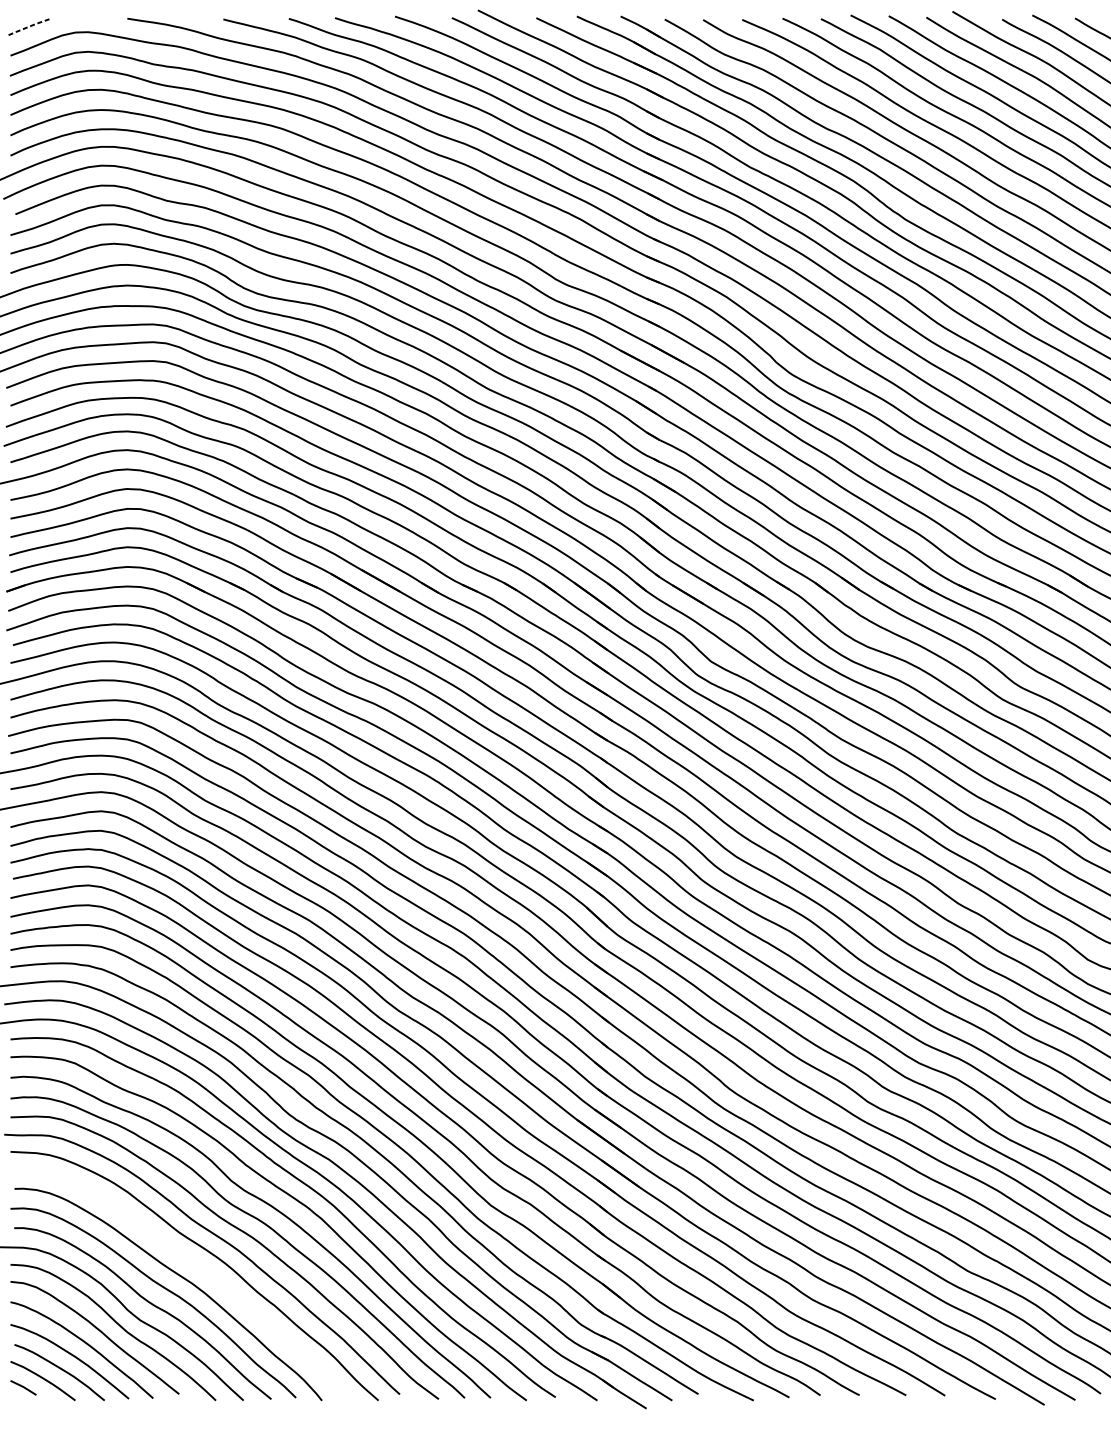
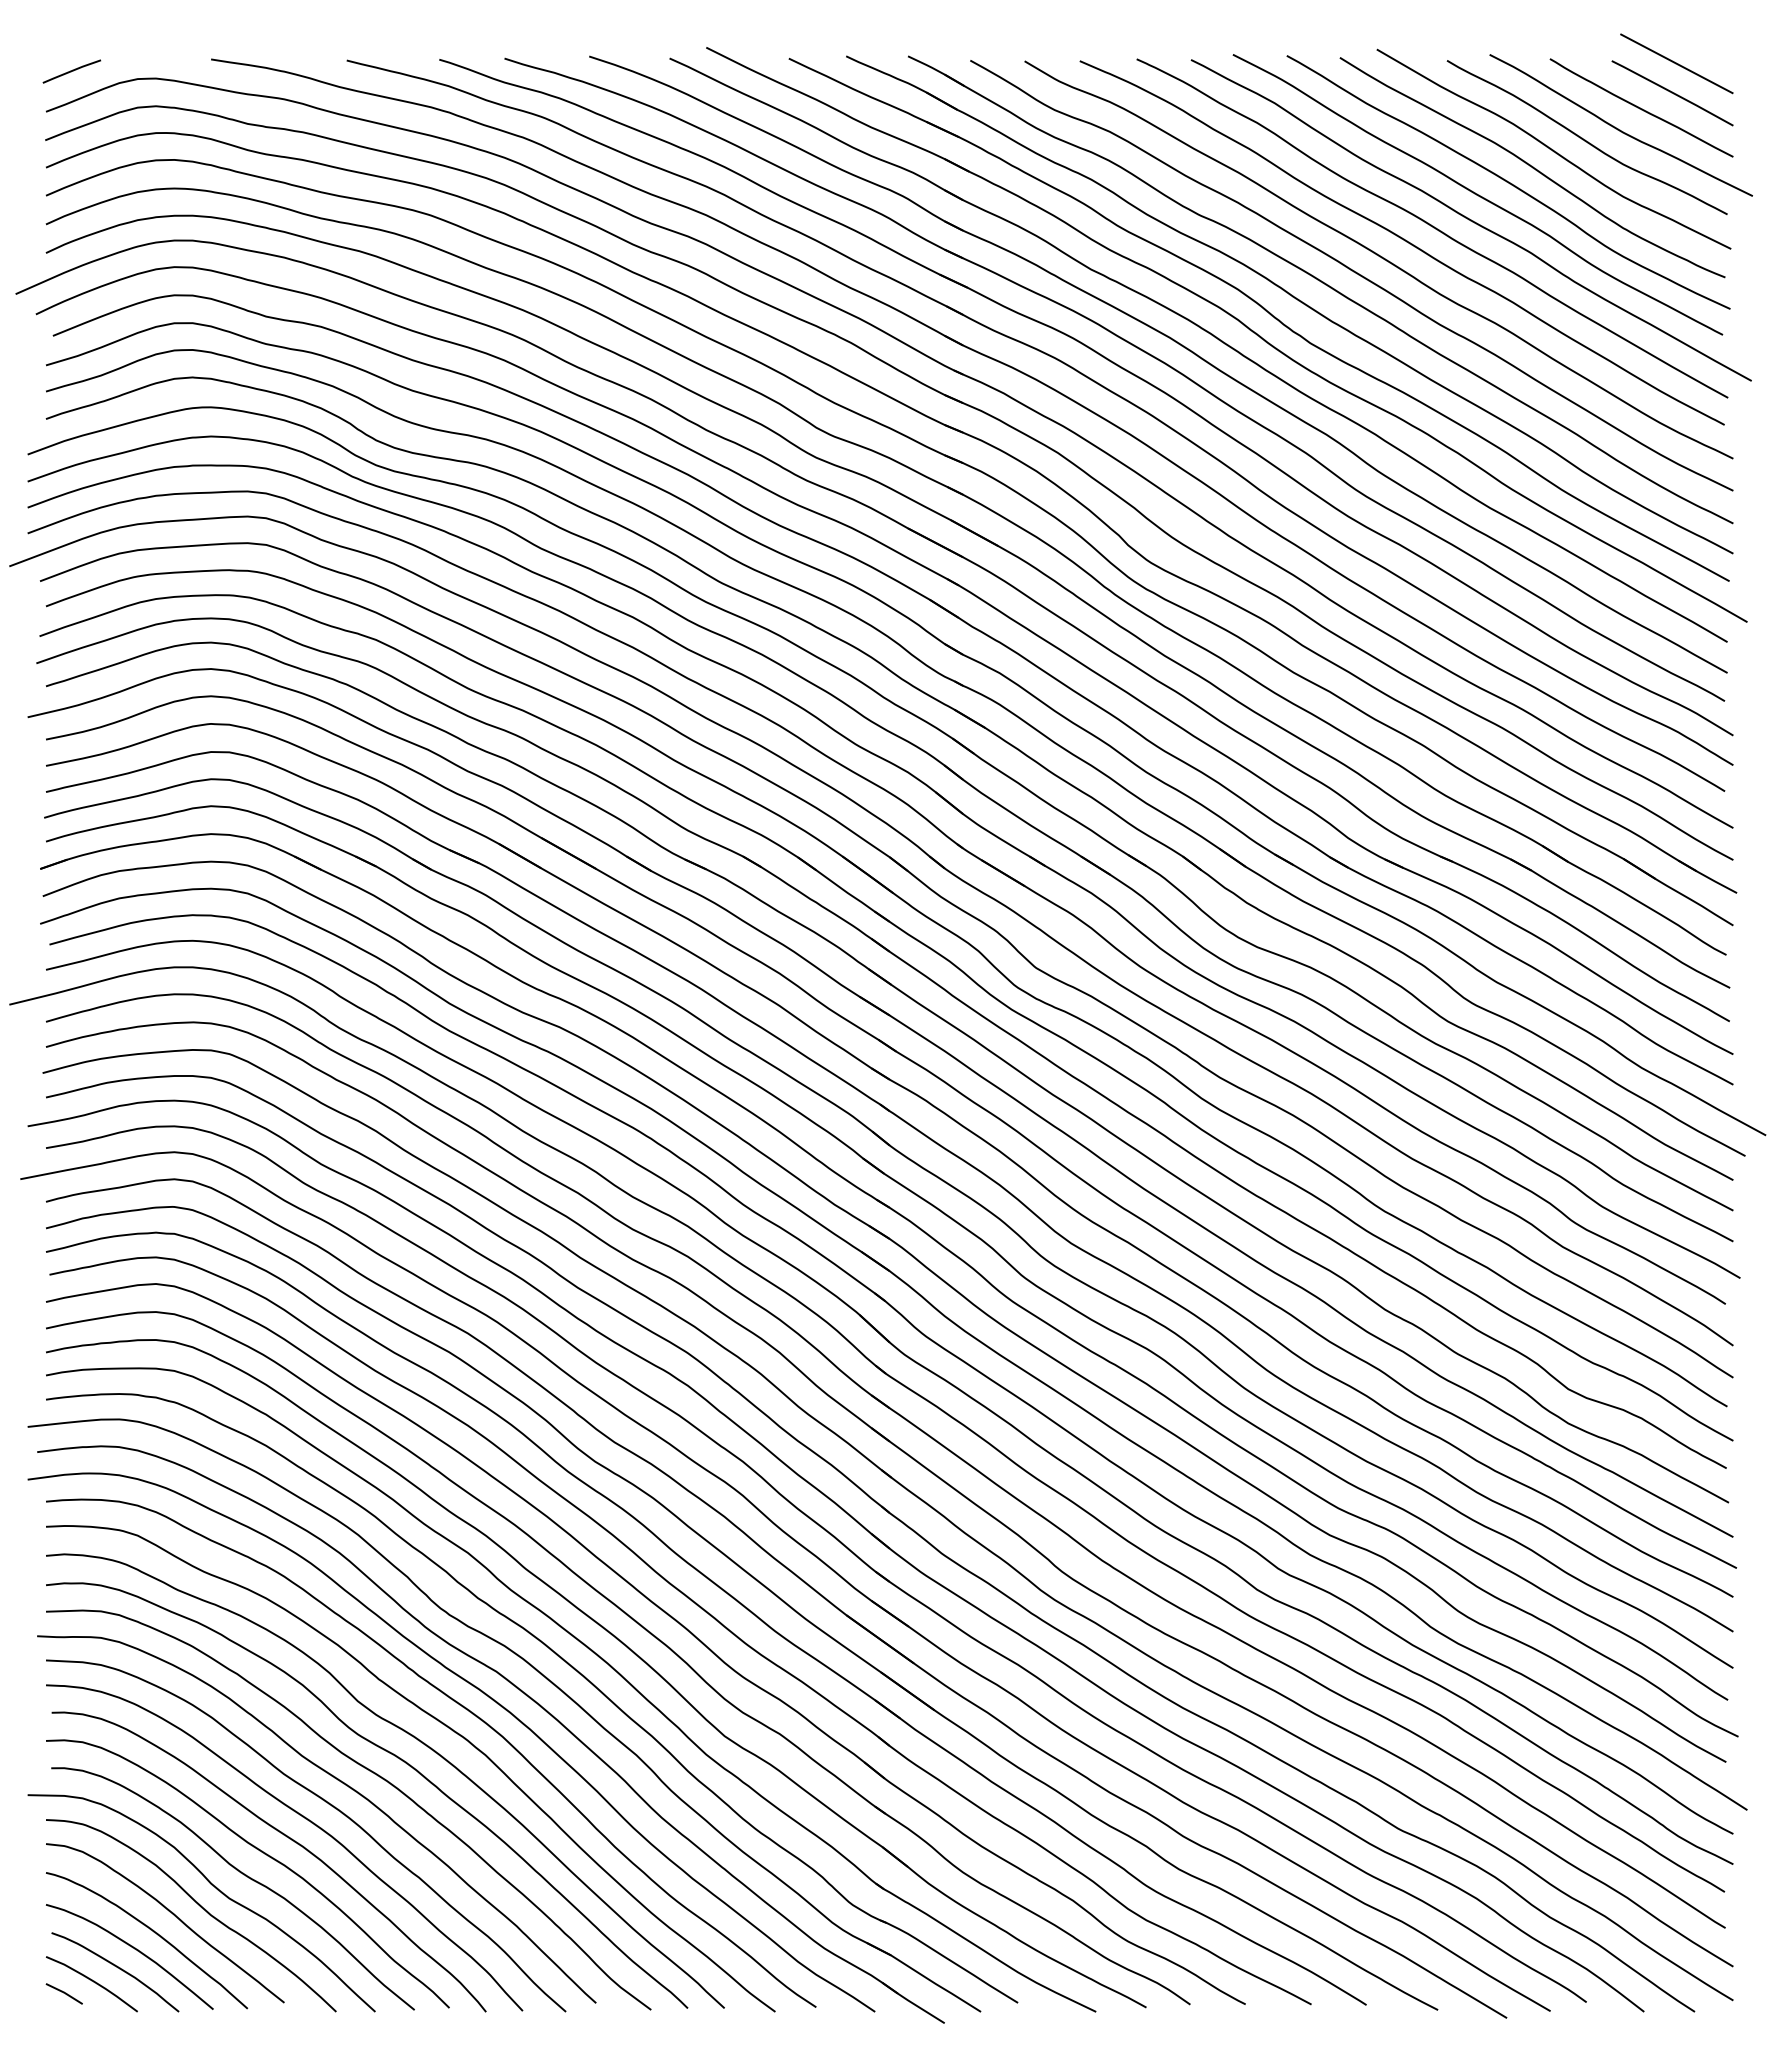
line: (28, 27) -> (71, 71), dashed -> solid
curve: (192, 1263) -> (302, 1817), added

